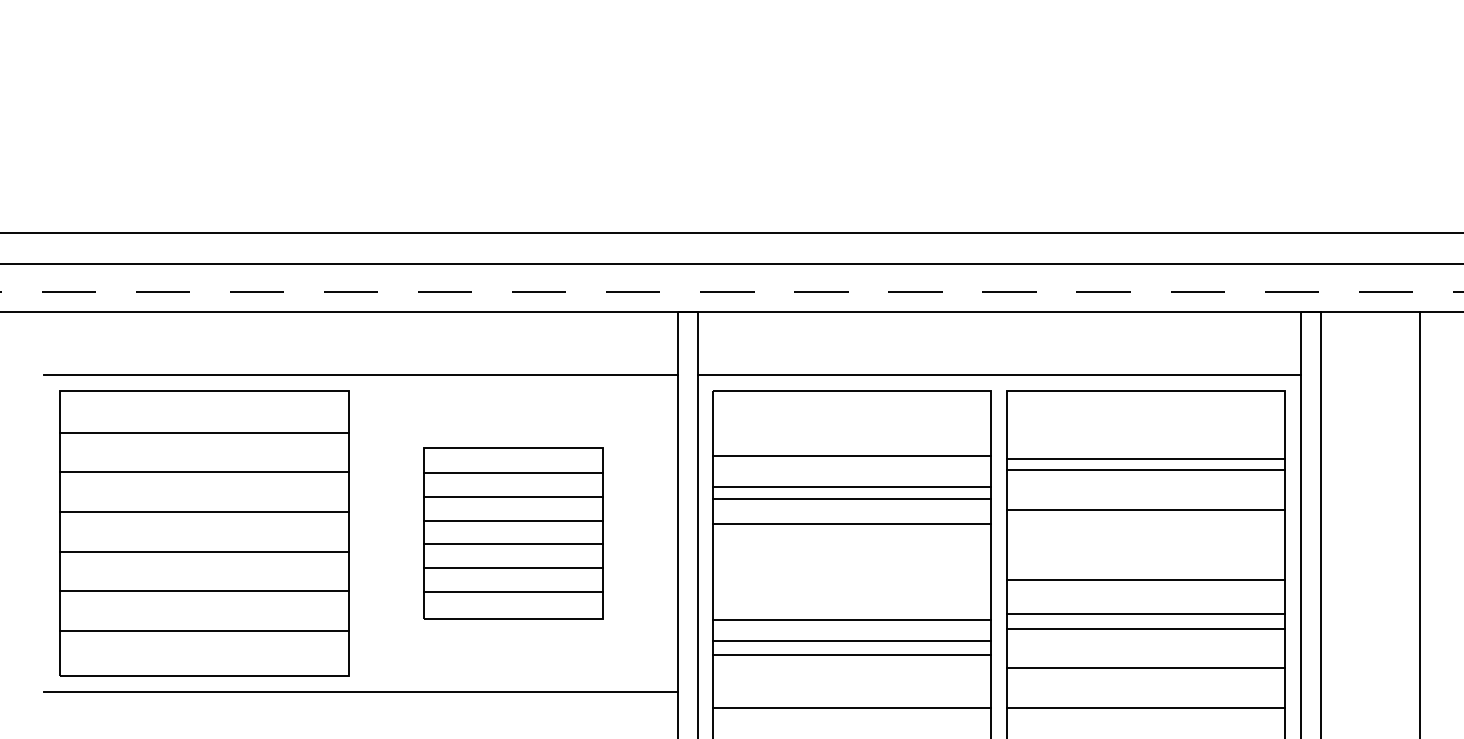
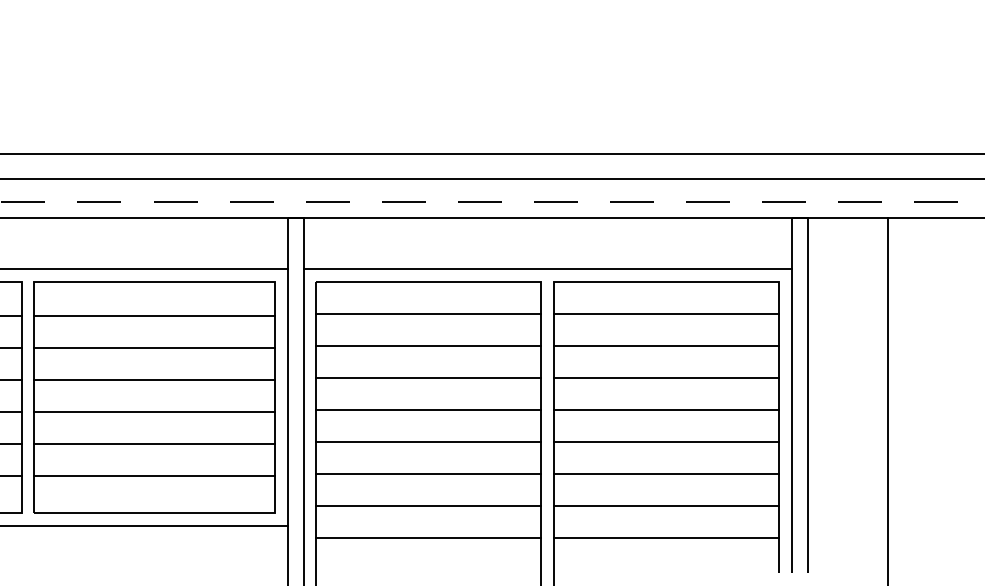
line: (852, 455) -> (428, 313), moved
line: (1146, 458) -> (666, 313), moved
line: (852, 486) -> (428, 377), moved
line: (852, 499) -> (428, 346), moved
line: (852, 523) -> (428, 410), moved
part: (513, 533) -> (154, 397), size x1.67
line: (1146, 579) -> (666, 410), moved
line: (1146, 614) -> (666, 442), moved
line: (852, 620) -> (428, 442), moved
line: (852, 641) -> (428, 506), moved
line: (852, 654) -> (428, 474), moved

